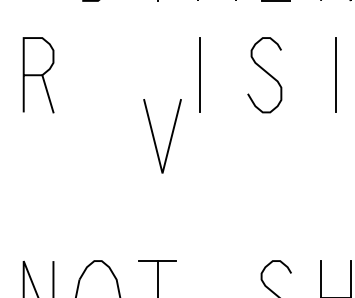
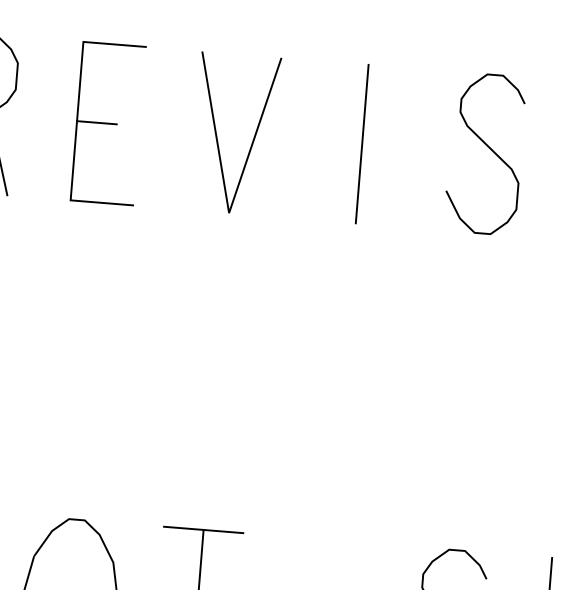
curve: (266, 73) -> (489, 150), moved
part: (97, 74) -> (107, 122), added
line: (199, 74) -> (361, 142), moved
line: (154, 136) -> (218, 133), moved

